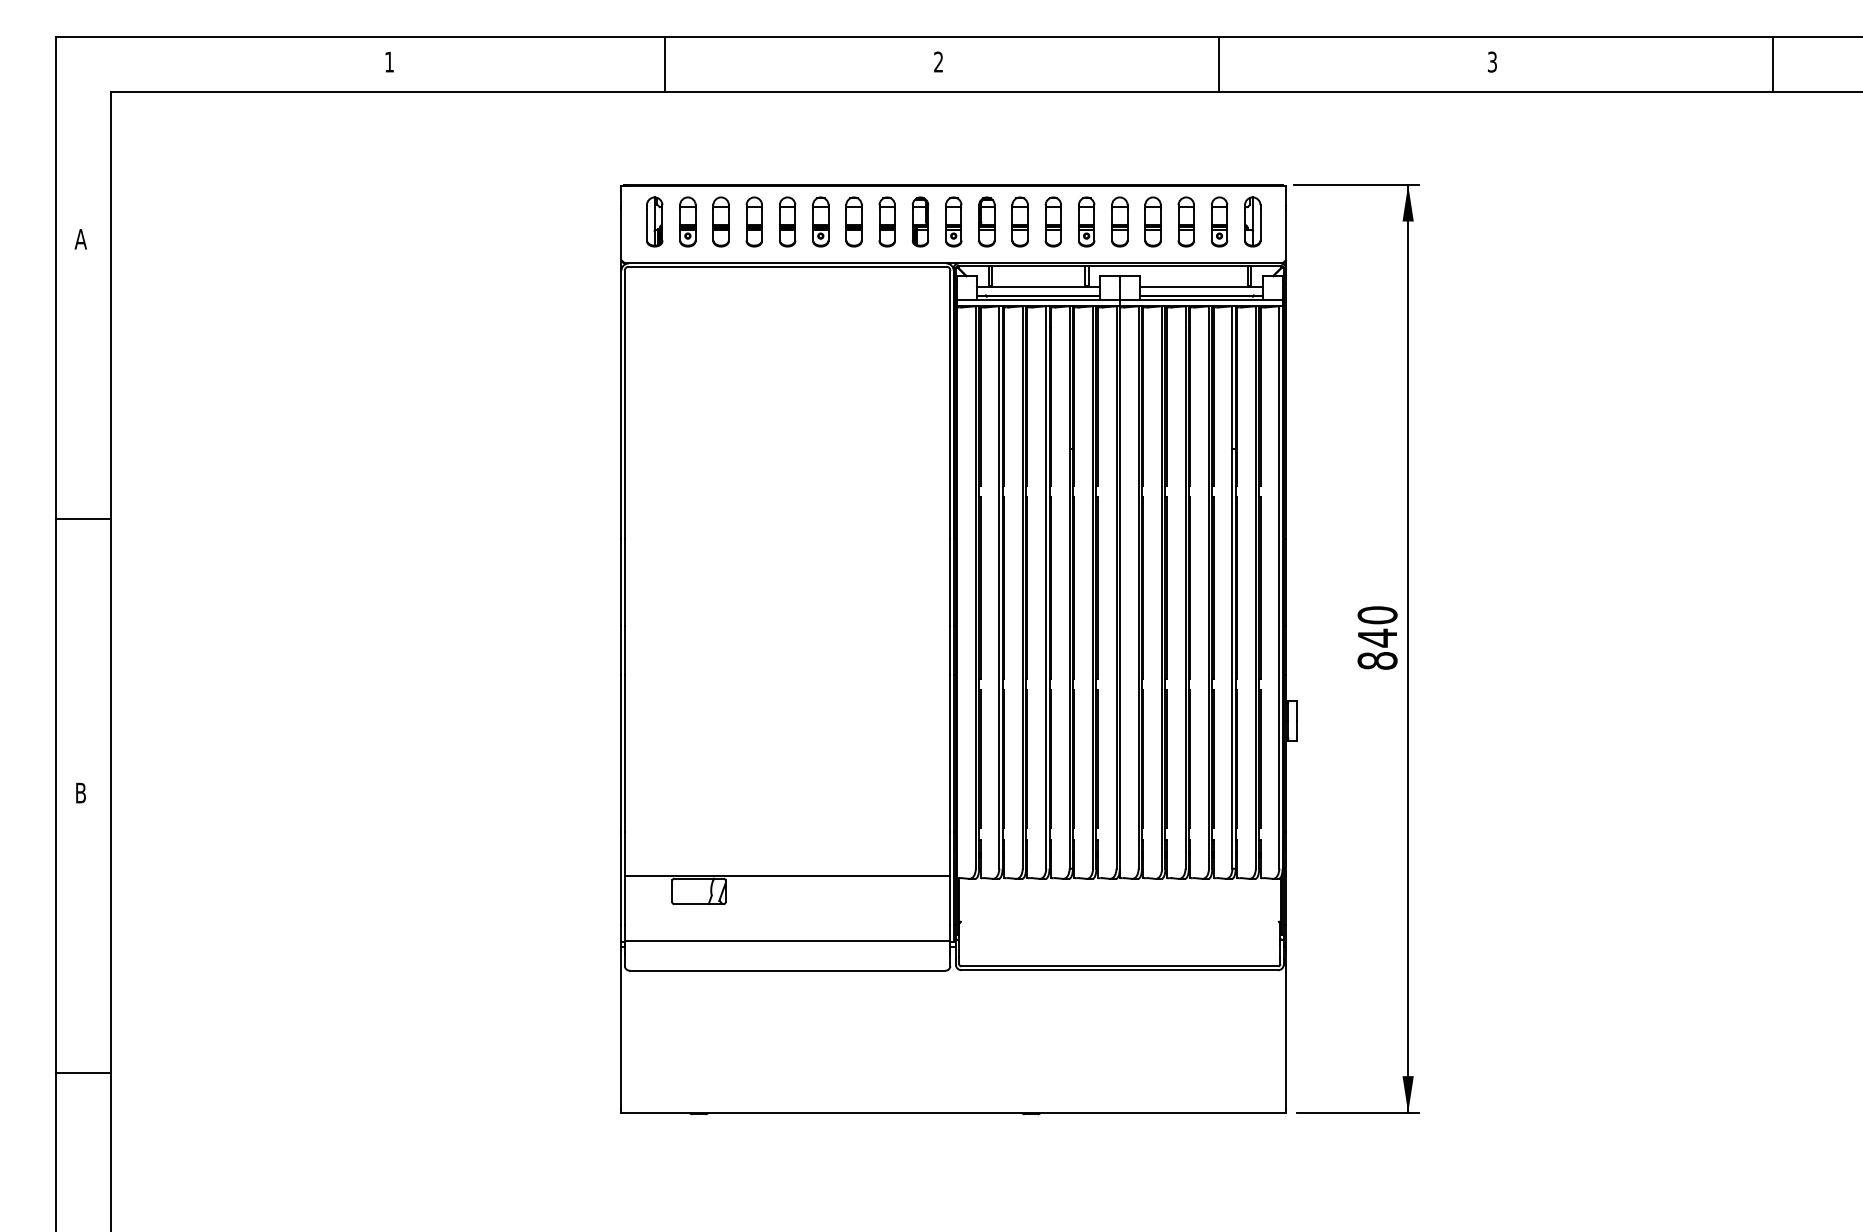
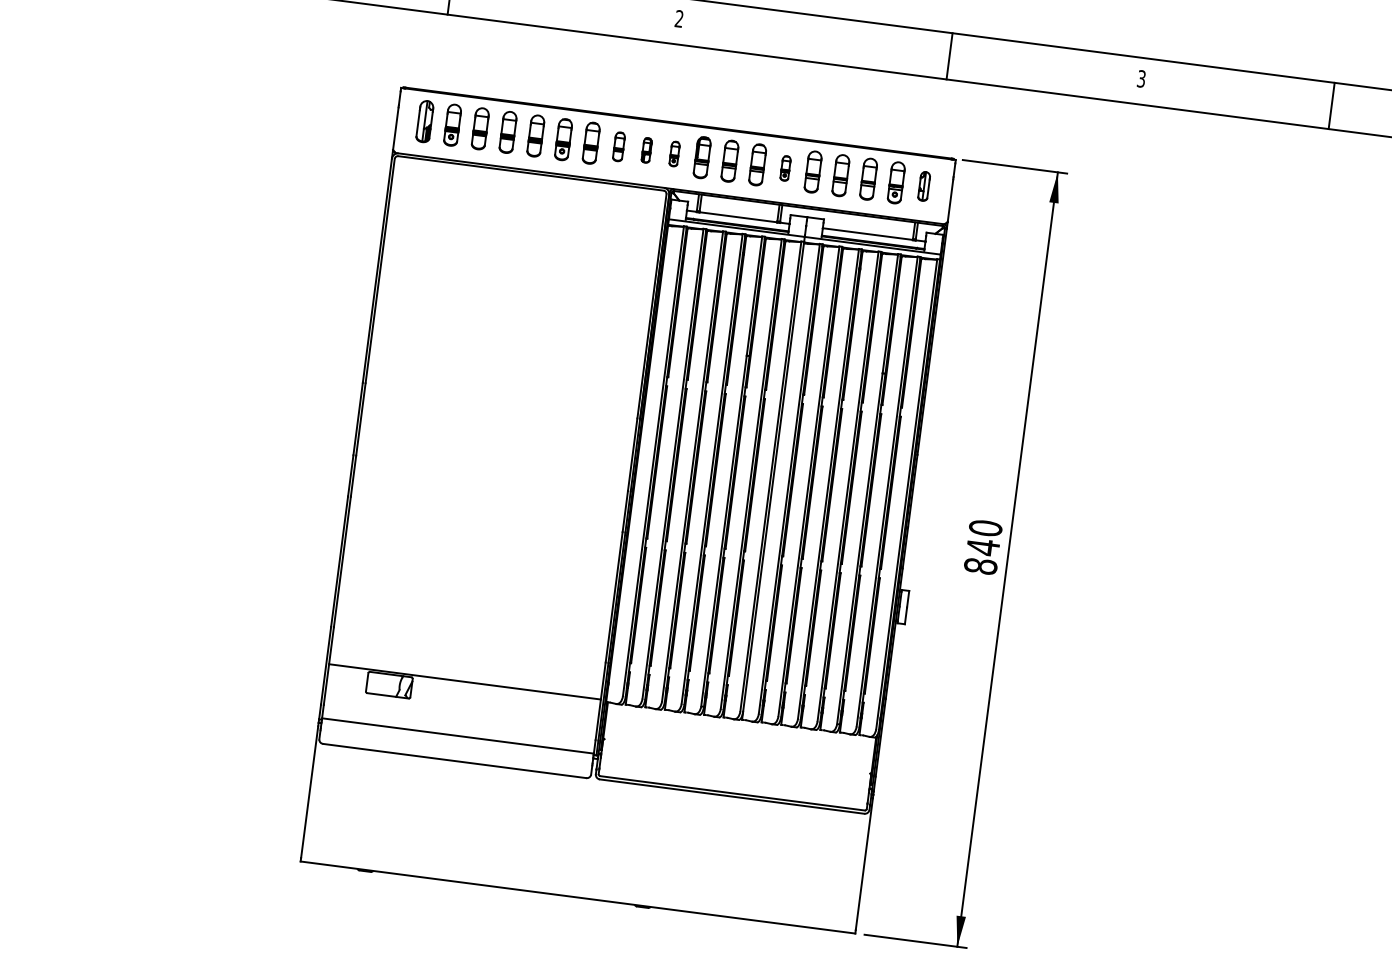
line: (1218, 64) -> (949, 56), moved
line: (1772, 64) -> (1331, 105), moved
part: (886, 221) -> (618, 146), size x0.7
part: (920, 221) -> (646, 150), size x0.6
part: (953, 221) -> (674, 153), size x0.6
part: (1086, 221) -> (785, 168), size x0.6
part: (1252, 221) -> (923, 186), size x0.7

